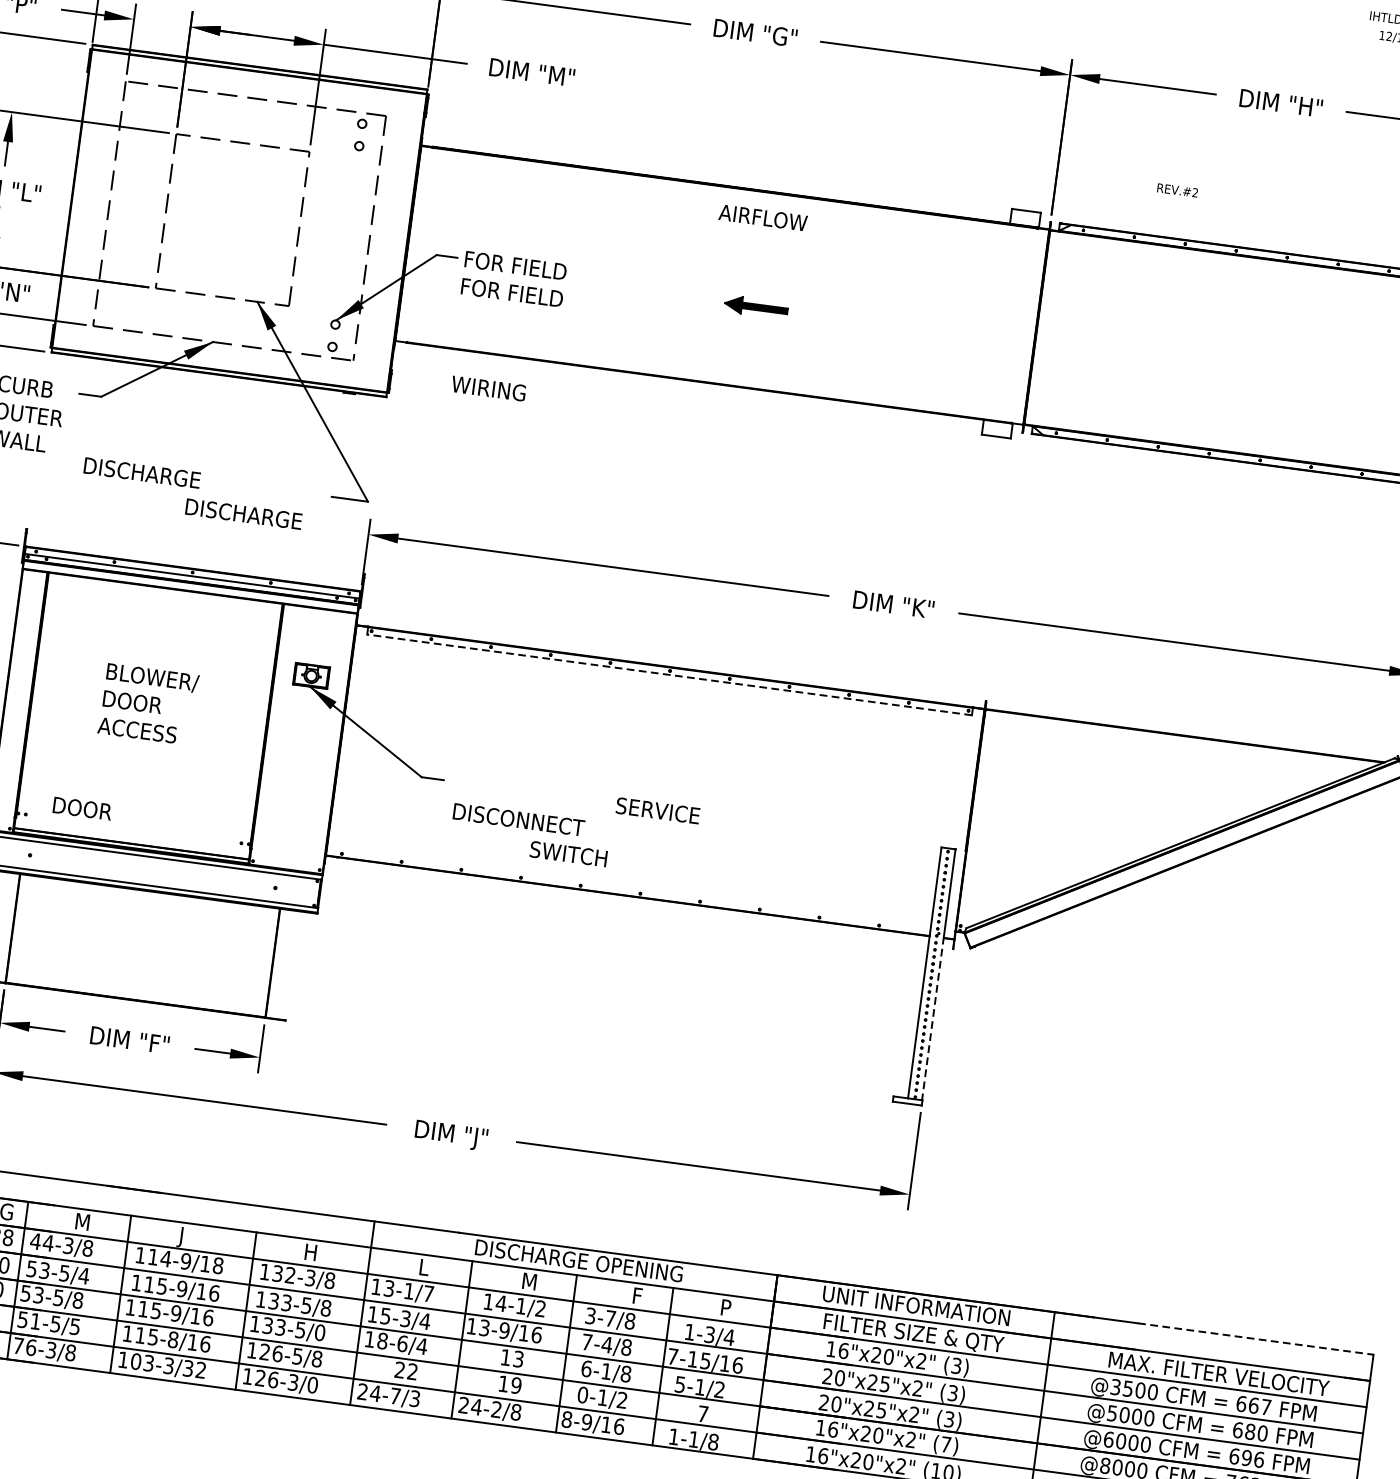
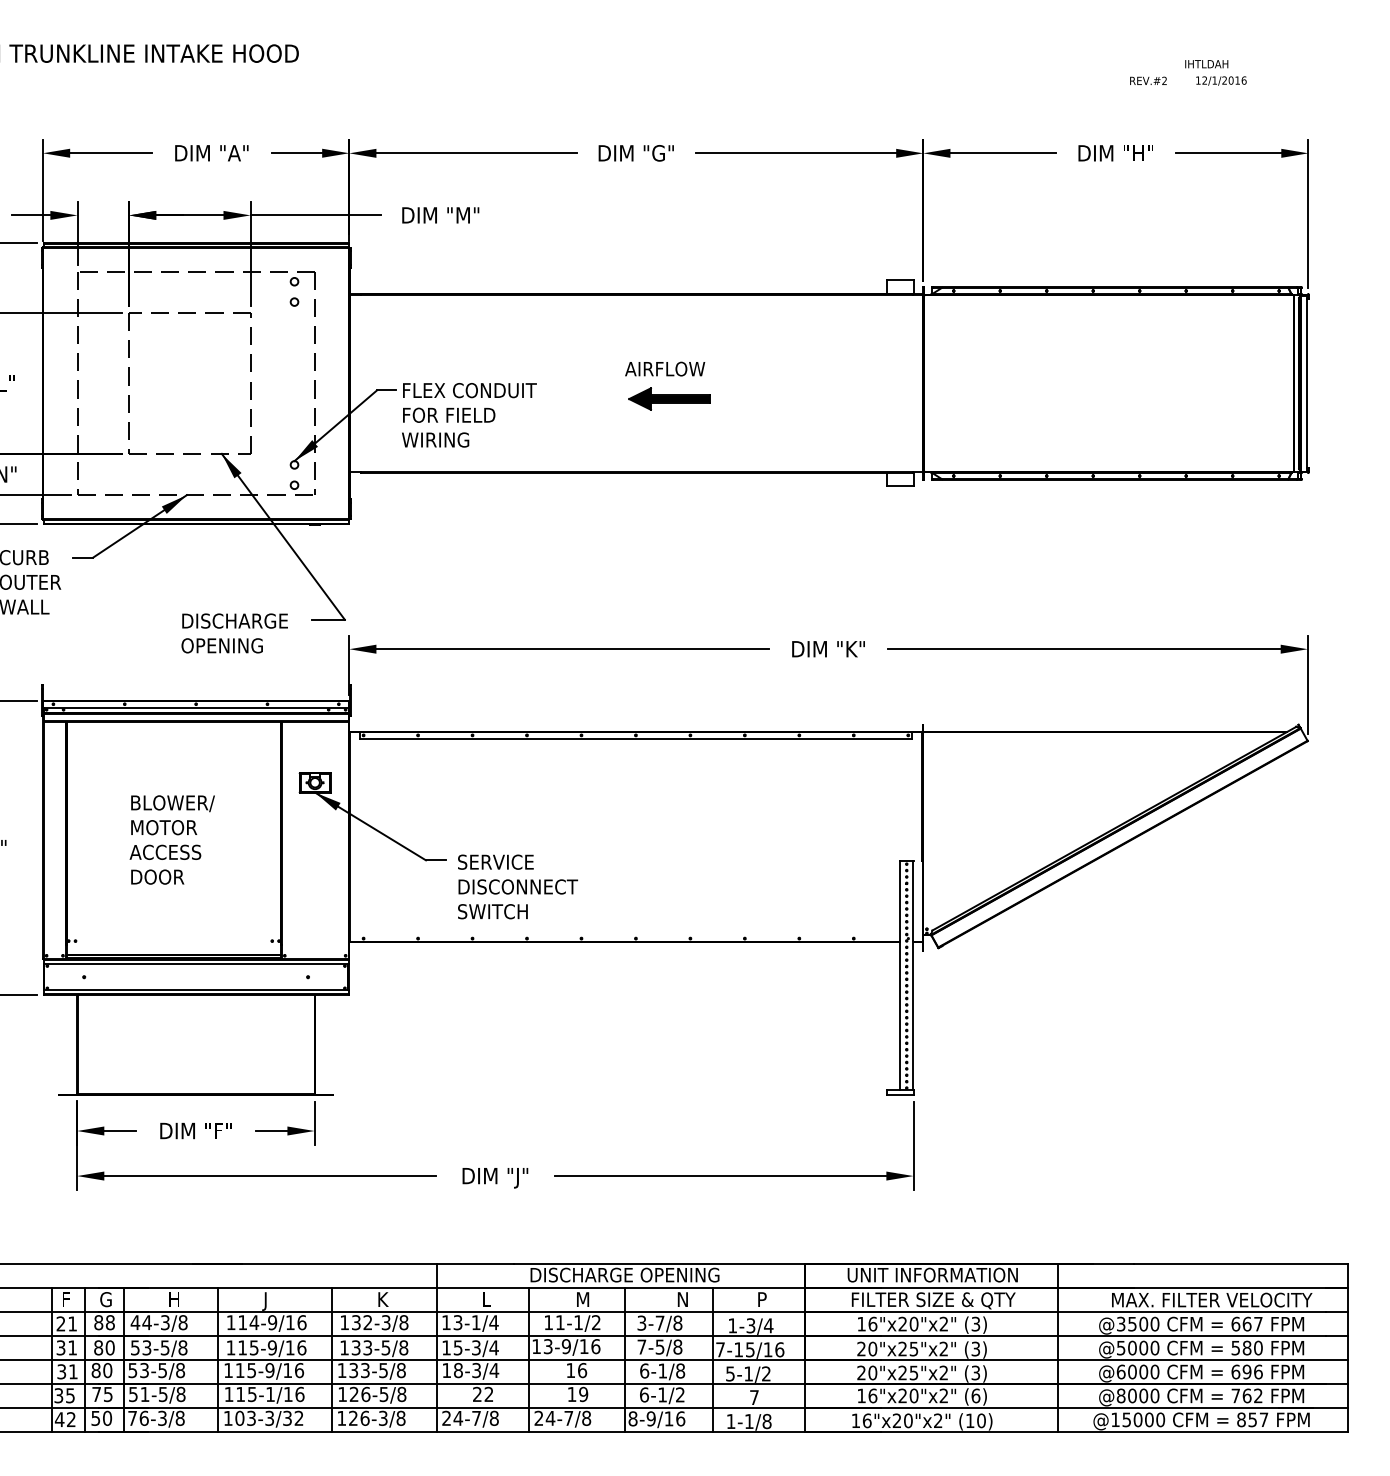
text: (1177, 190) -> (1148, 80), moved
text: (763, 217) -> (665, 368), moved
text: (543, 269) -> (474, 390), FOR FIELD -> FLEX CONDUIT
part: (756, 306) -> (669, 398), size x1.43
text: (488, 388) -> (435, 439), moved
text: (141, 472) -> (234, 620), moved
text: (243, 513) -> (234, 645), DISCHARGE -> OPENING
line: (669, 675) -> (635, 739), dashed -> solid
text: (141, 703) -> (165, 827), DOOR -> MOTOR
text: (82, 807) -> (157, 876), moved
text: (657, 809) -> (495, 861), moved
text: (568, 853) -> (492, 911), moved
line: (933, 1018) -> (913, 1015), dashed -> solid
text: (82, 1221) -> (175, 1299), M -> H
text: (310, 1252) -> (383, 1299), H -> K
text: (217, 1265) -> (301, 1322), 114-9/18 -> 114-9/16
text: (83, 1275) -> (182, 1347), 53-5/4 -> 53-5/8
text: (428, 1293) -> (493, 1322), 13-1/7 -> 13-1/4
text: (638, 1296) -> (682, 1299), F -> N
text: (501, 1303) -> (560, 1322), 14-1/2 -> 11-1/2
text: (74, 1326) -> (180, 1394), 51-5/5 -> 51-5/8
text: (319, 1332) -> (400, 1370), 133-5/0 -> 133-5/8
text: (173, 1339) -> (270, 1394), 115-8/16 -> 115-1/16
line: (1256, 1339) -> (1241, 1264), dashed -> solid
text: (402, 1343) -> (476, 1370), 18-6/4 -> 18-3/4
text: (606, 1344) -> (659, 1346), 7-4/8 -> 7-5/8
text: (518, 1359) -> (582, 1370), 13 -> 16
text: (312, 1385) -> (400, 1418), 126-3/0 -> 126-3/8
text: (583, 1394) -> (644, 1394), 0-1/2 -> 6-1/2
text: (414, 1397) -> (493, 1417), 24-7/3 -> 24-7/8
text: (496, 1408) -> (568, 1417), 24-2/8 -> 24-7/8
text: (1237, 1429) -> (1235, 1347), 680 -> 580
text: (945, 1444) -> (975, 1395), (7) -> (6)

